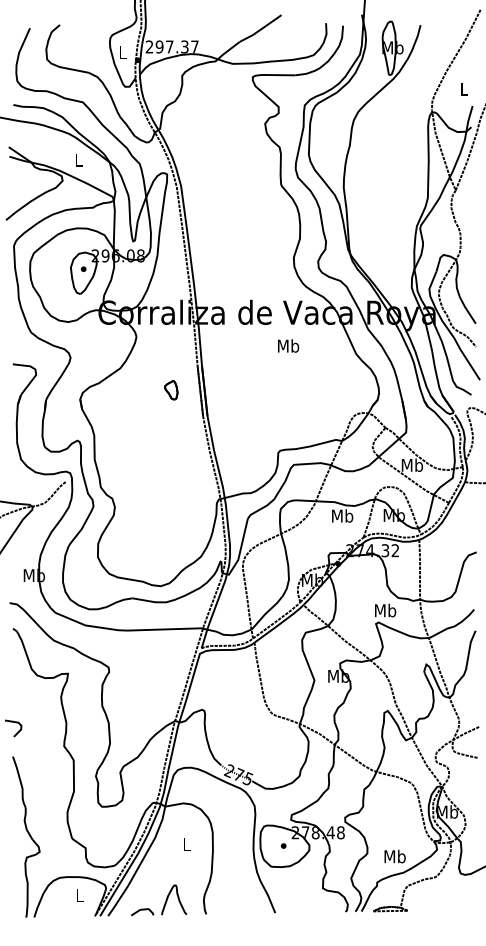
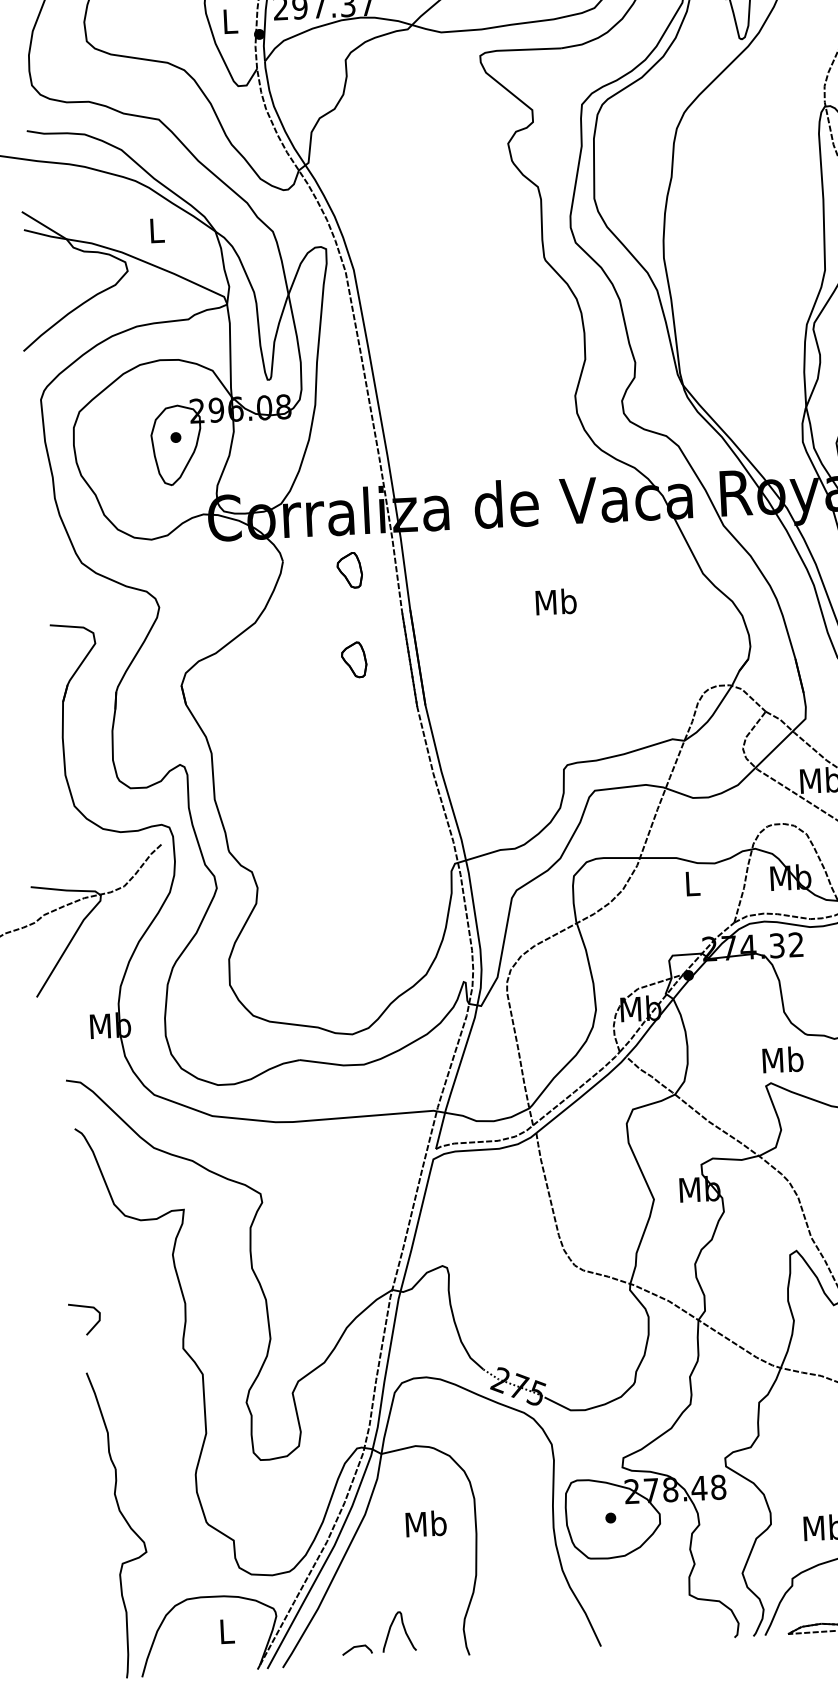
part: (171, 343) -> (350, 570), added
text: (288, 345) -> (556, 600), moved
text: (342, 515) -> (692, 882), Mb -> L
text: (186, 844) -> (425, 1524), L -> Mb
part: (159, 900) -> (379, 1633), size x0.7

